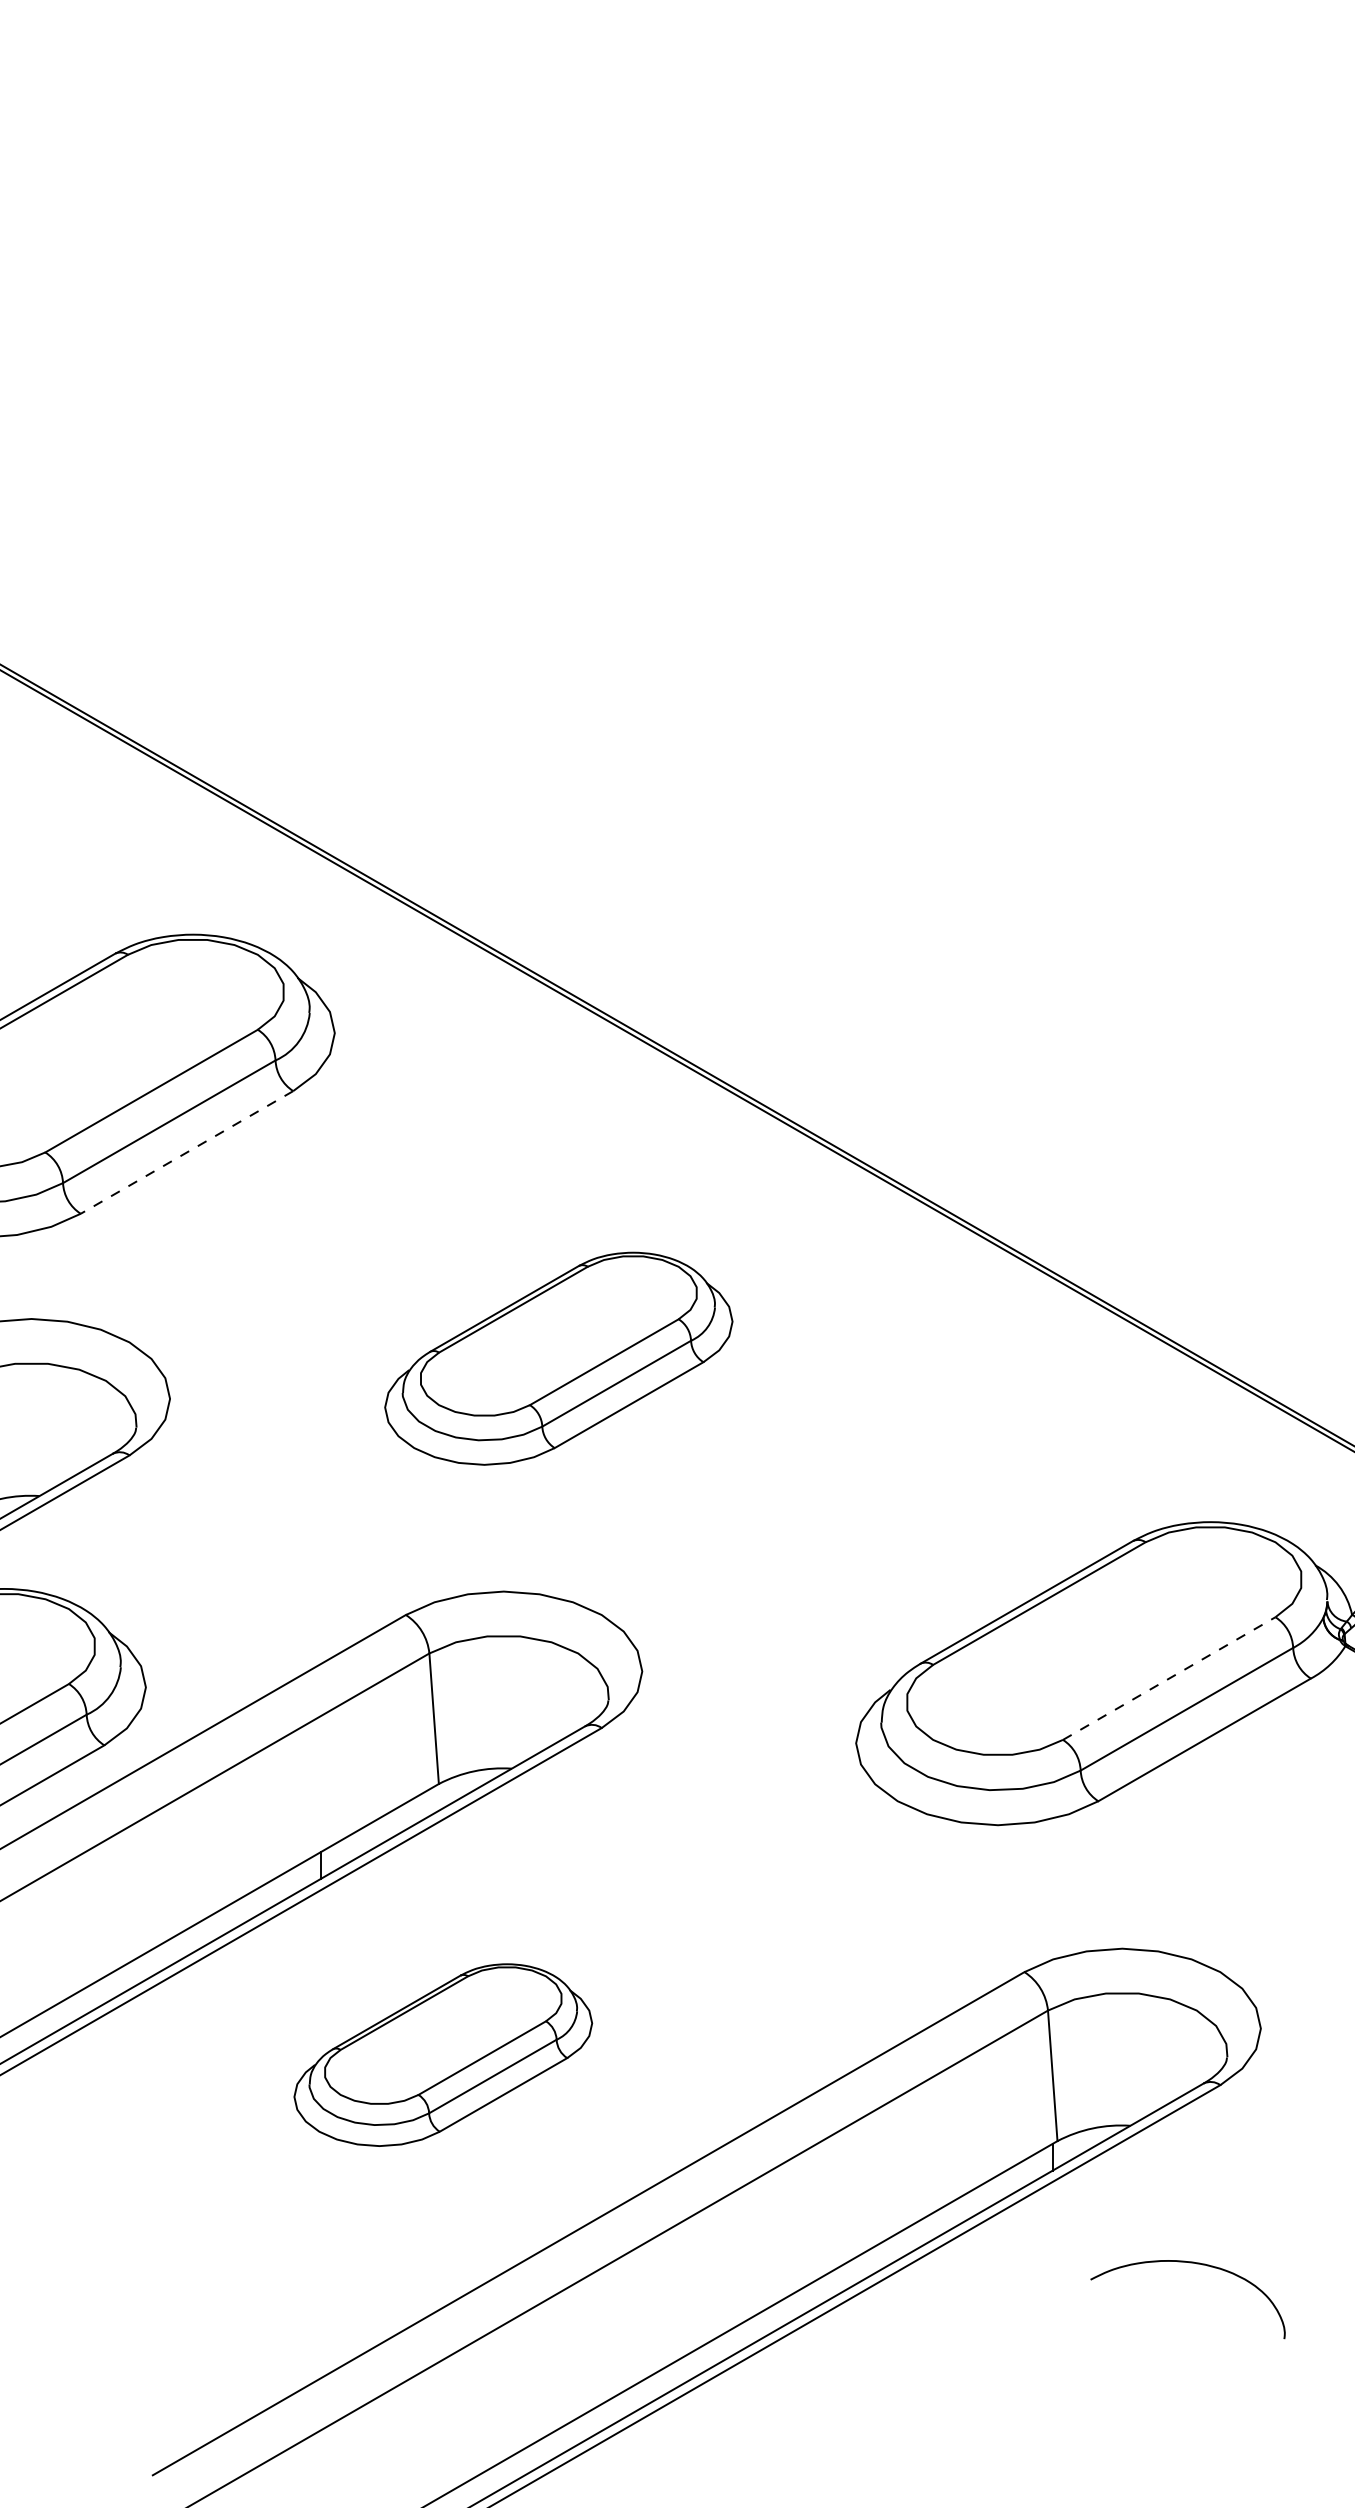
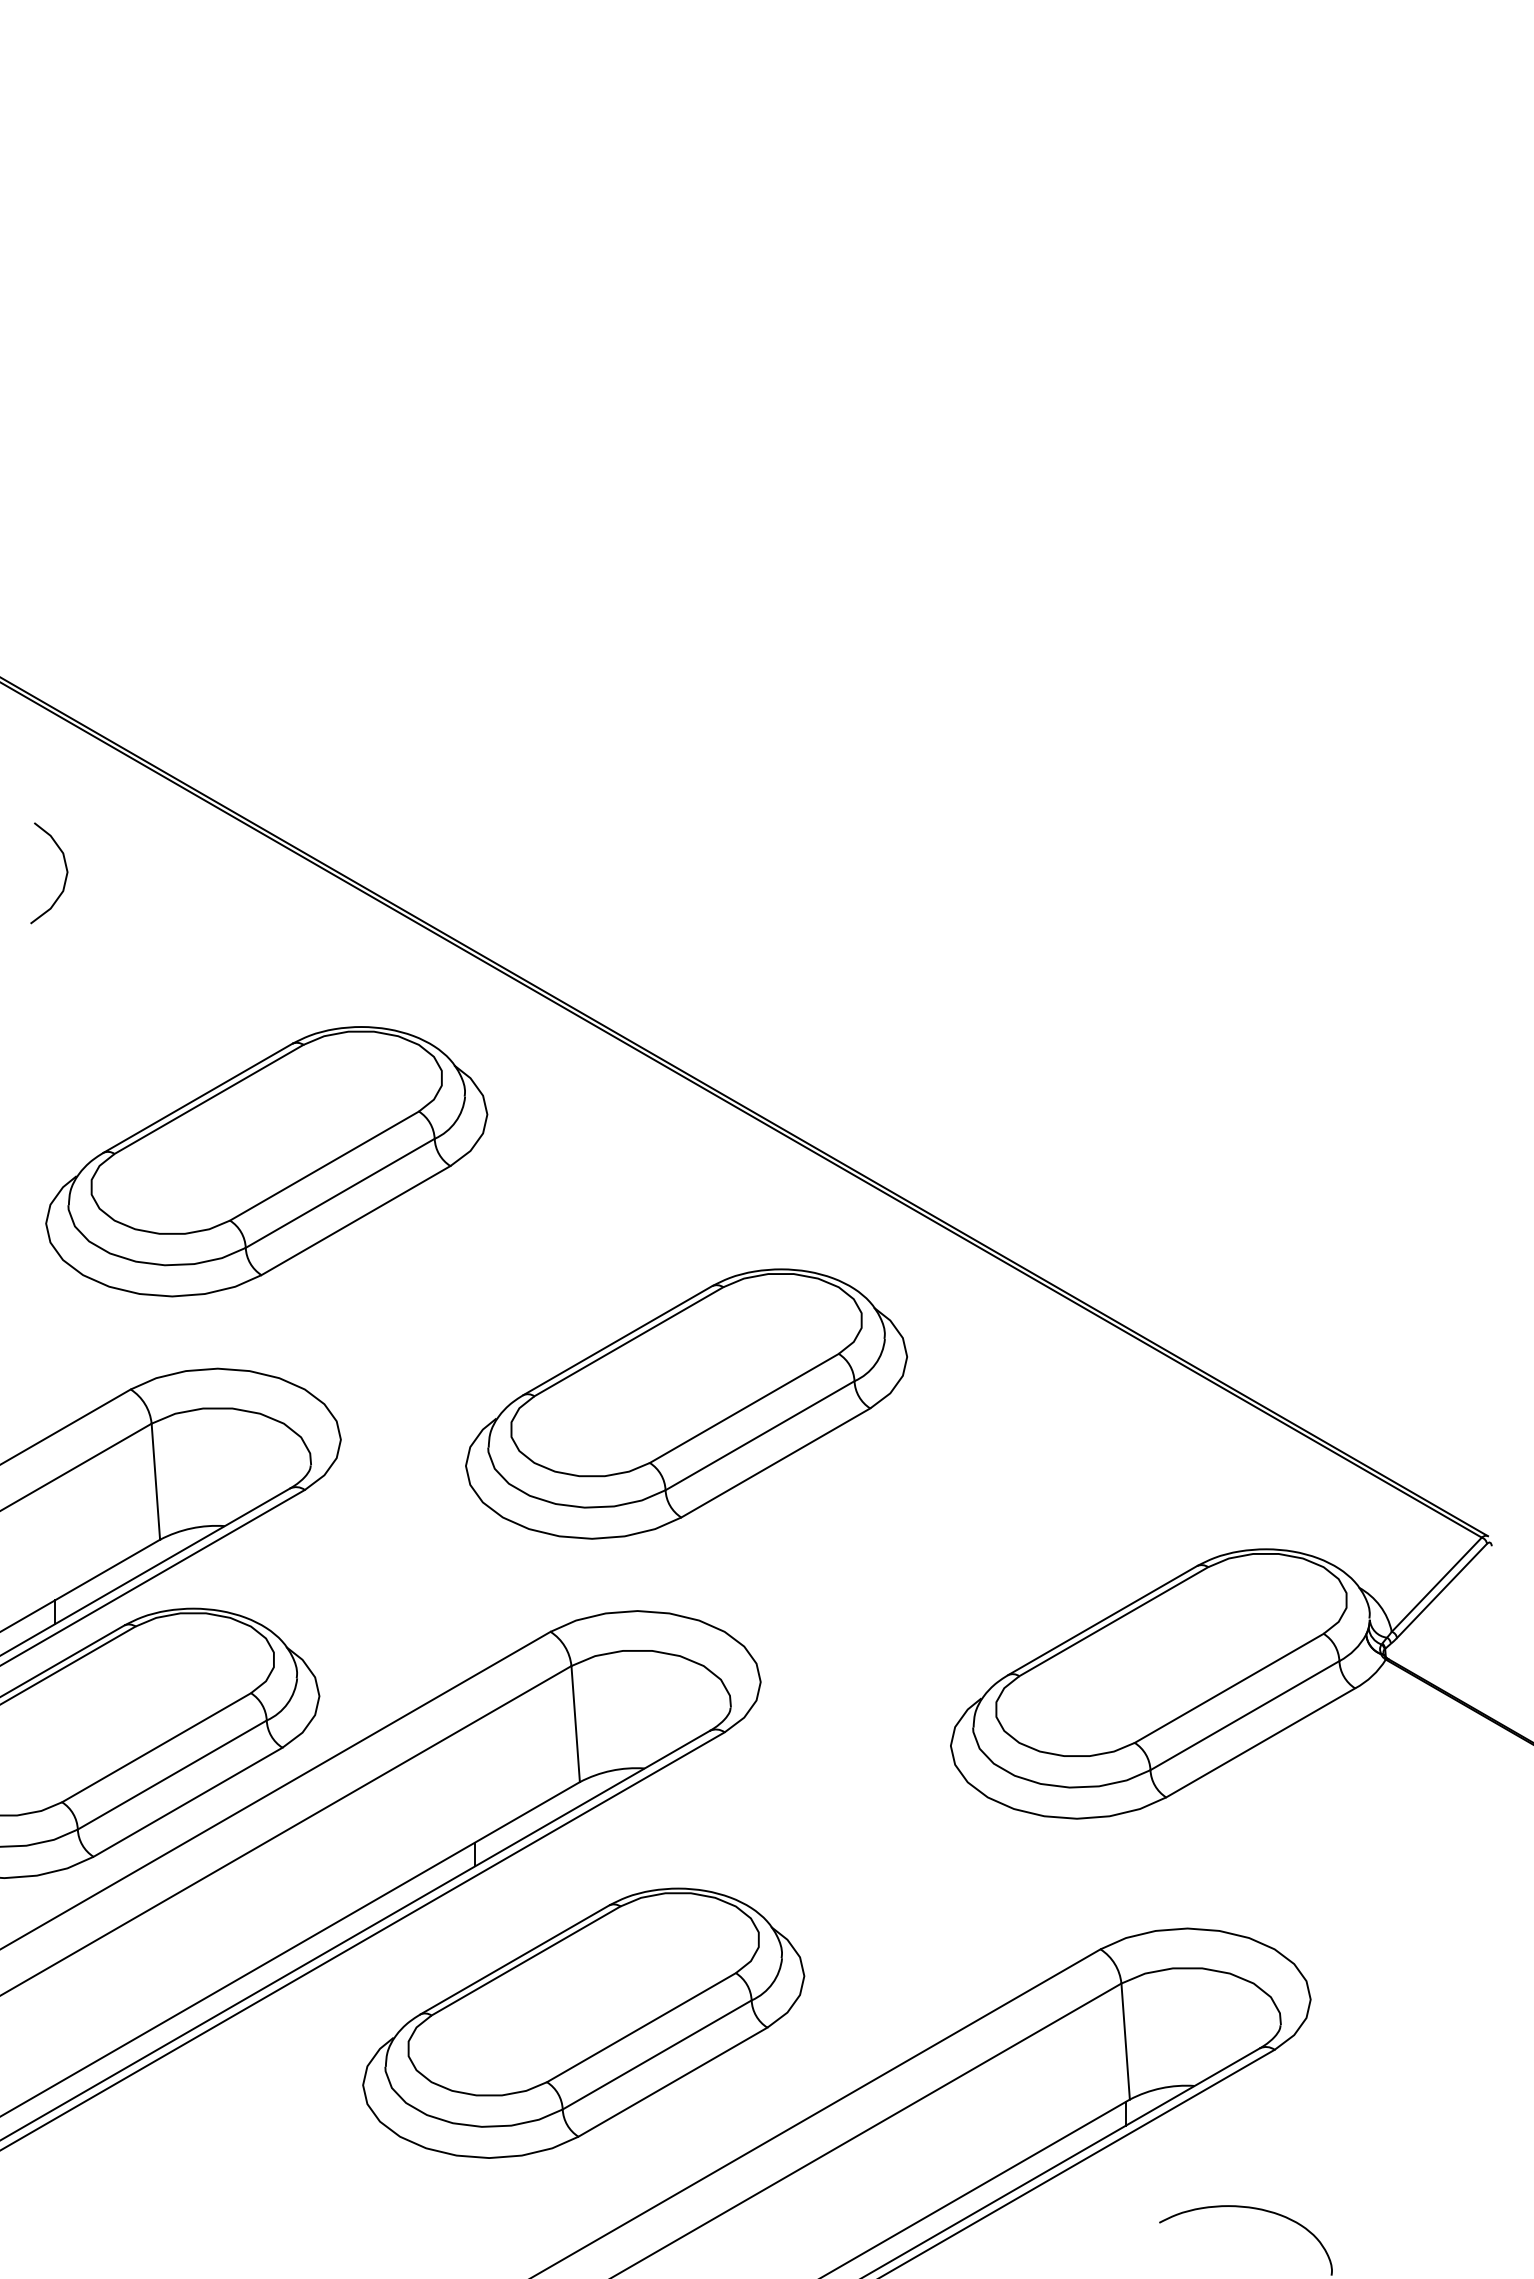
line: (186, 1152) -> (355, 1220), dashed -> solid
part: (558, 1358) -> (686, 1403), size x1.43
line: (1169, 1678) -> (1229, 1688), dashed -> solid
part: (442, 2054) -> (583, 2022), size x1.67

